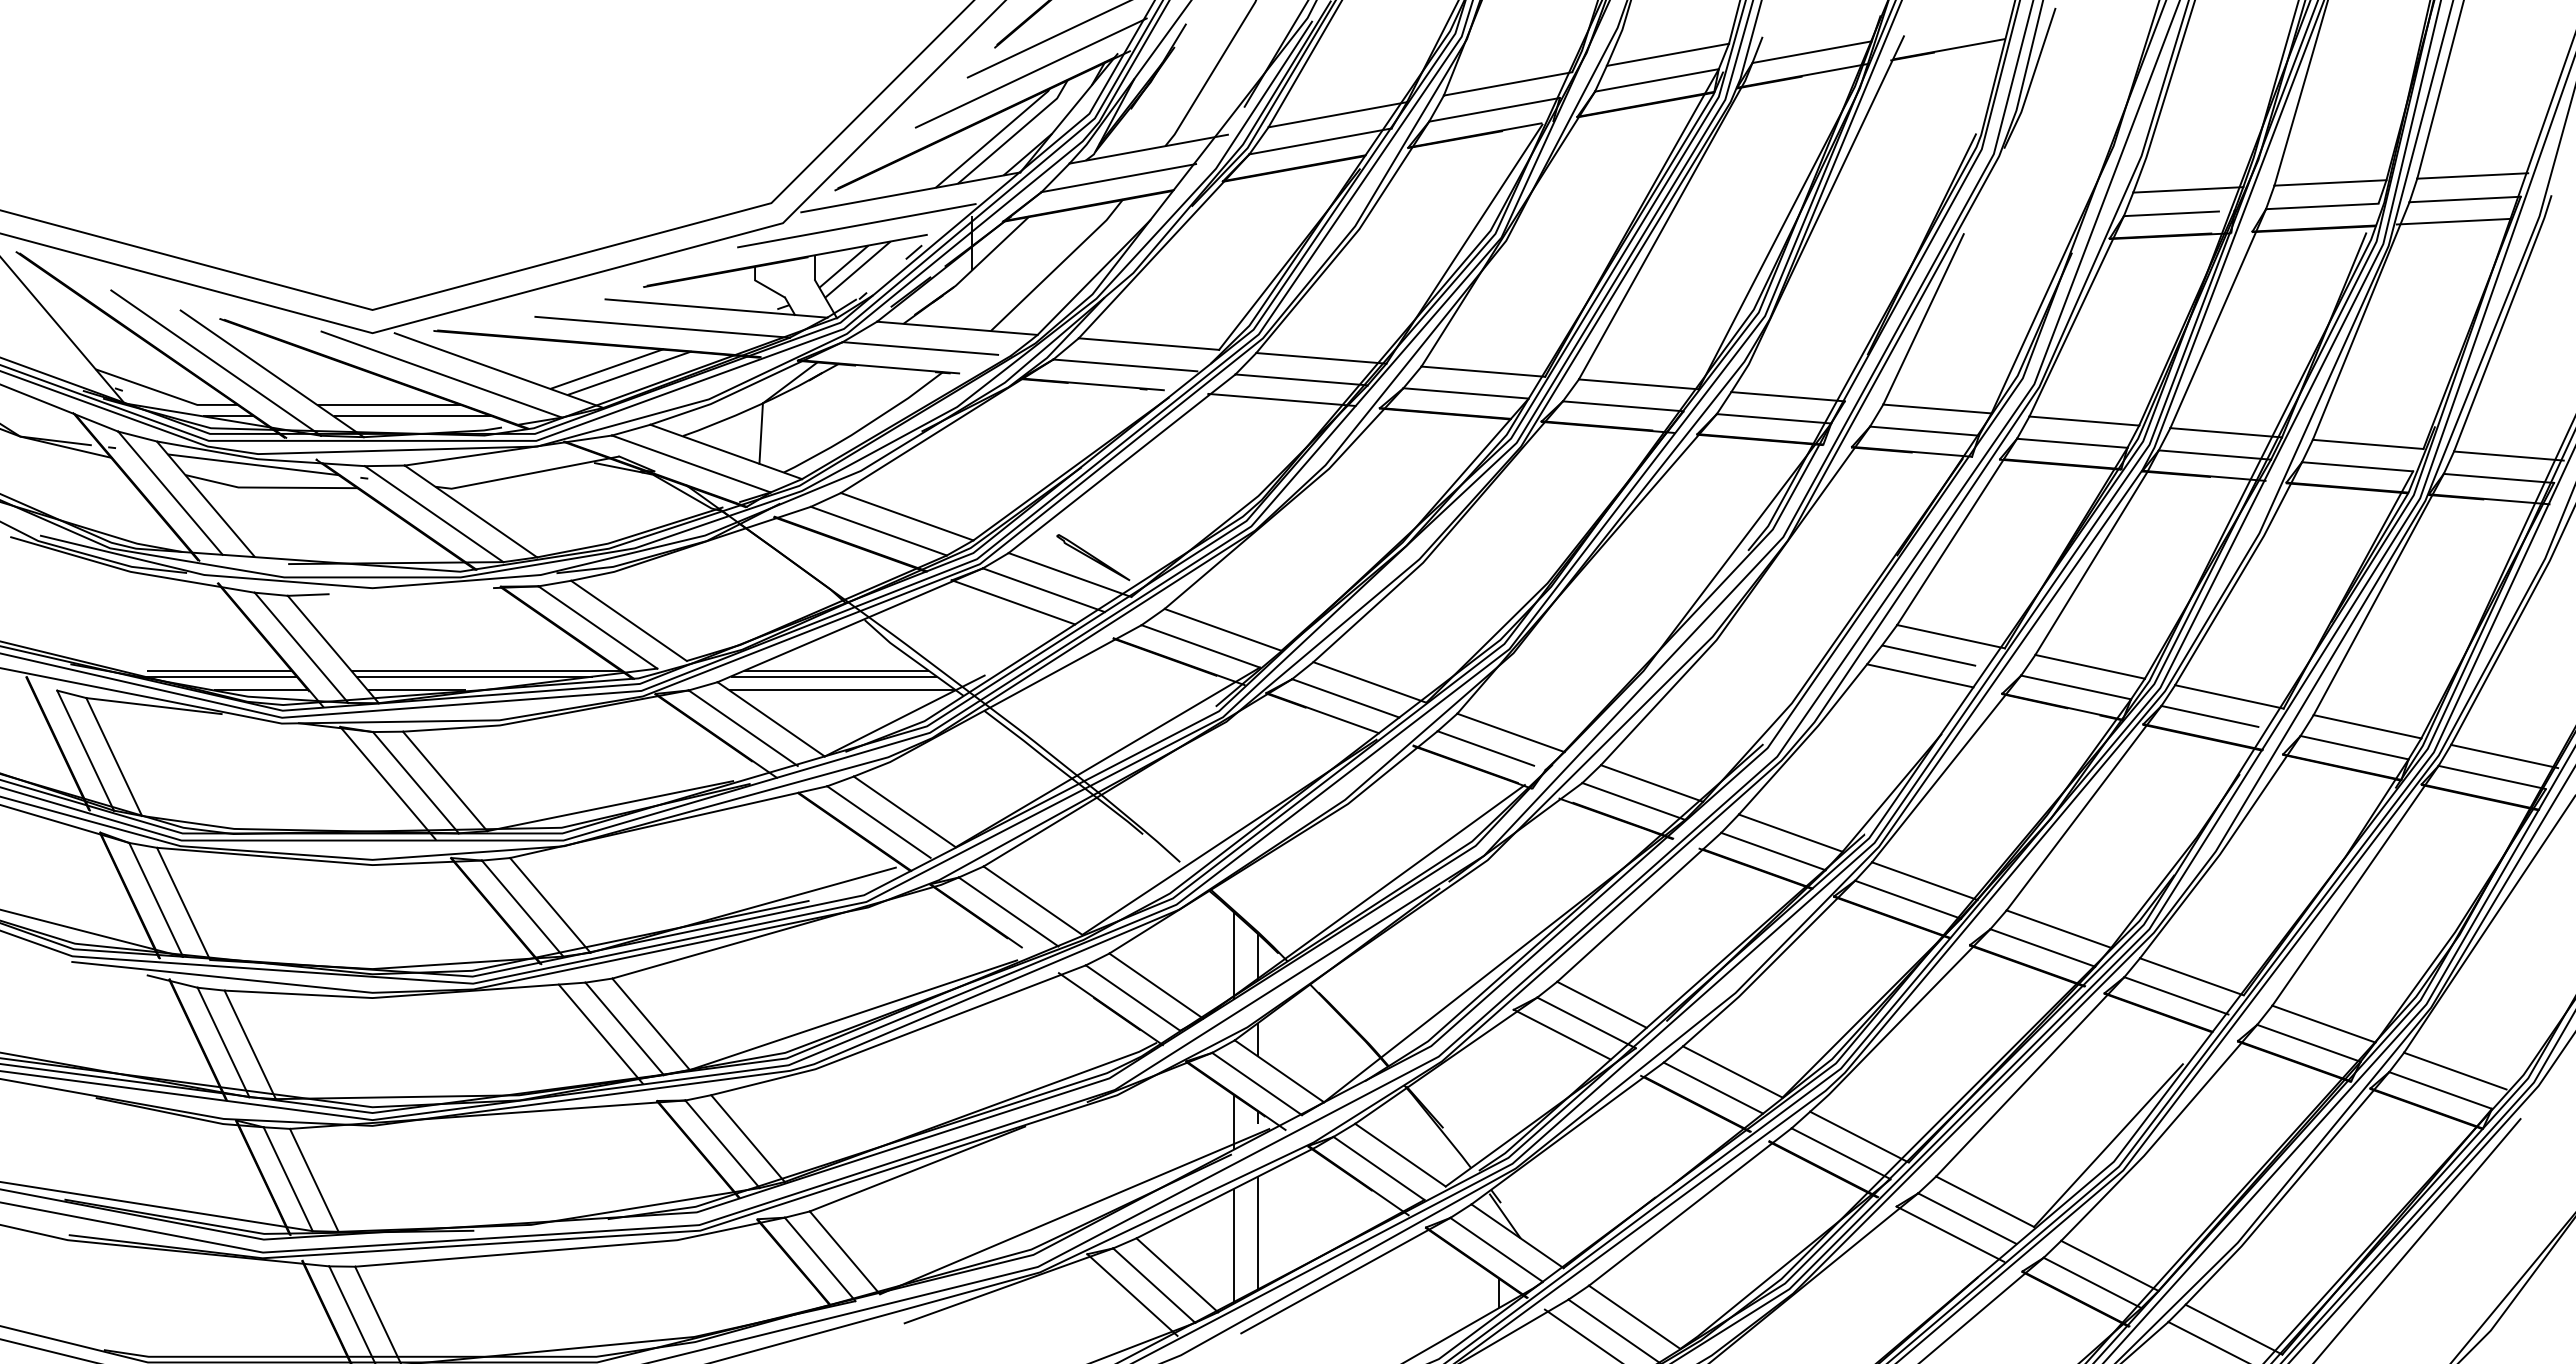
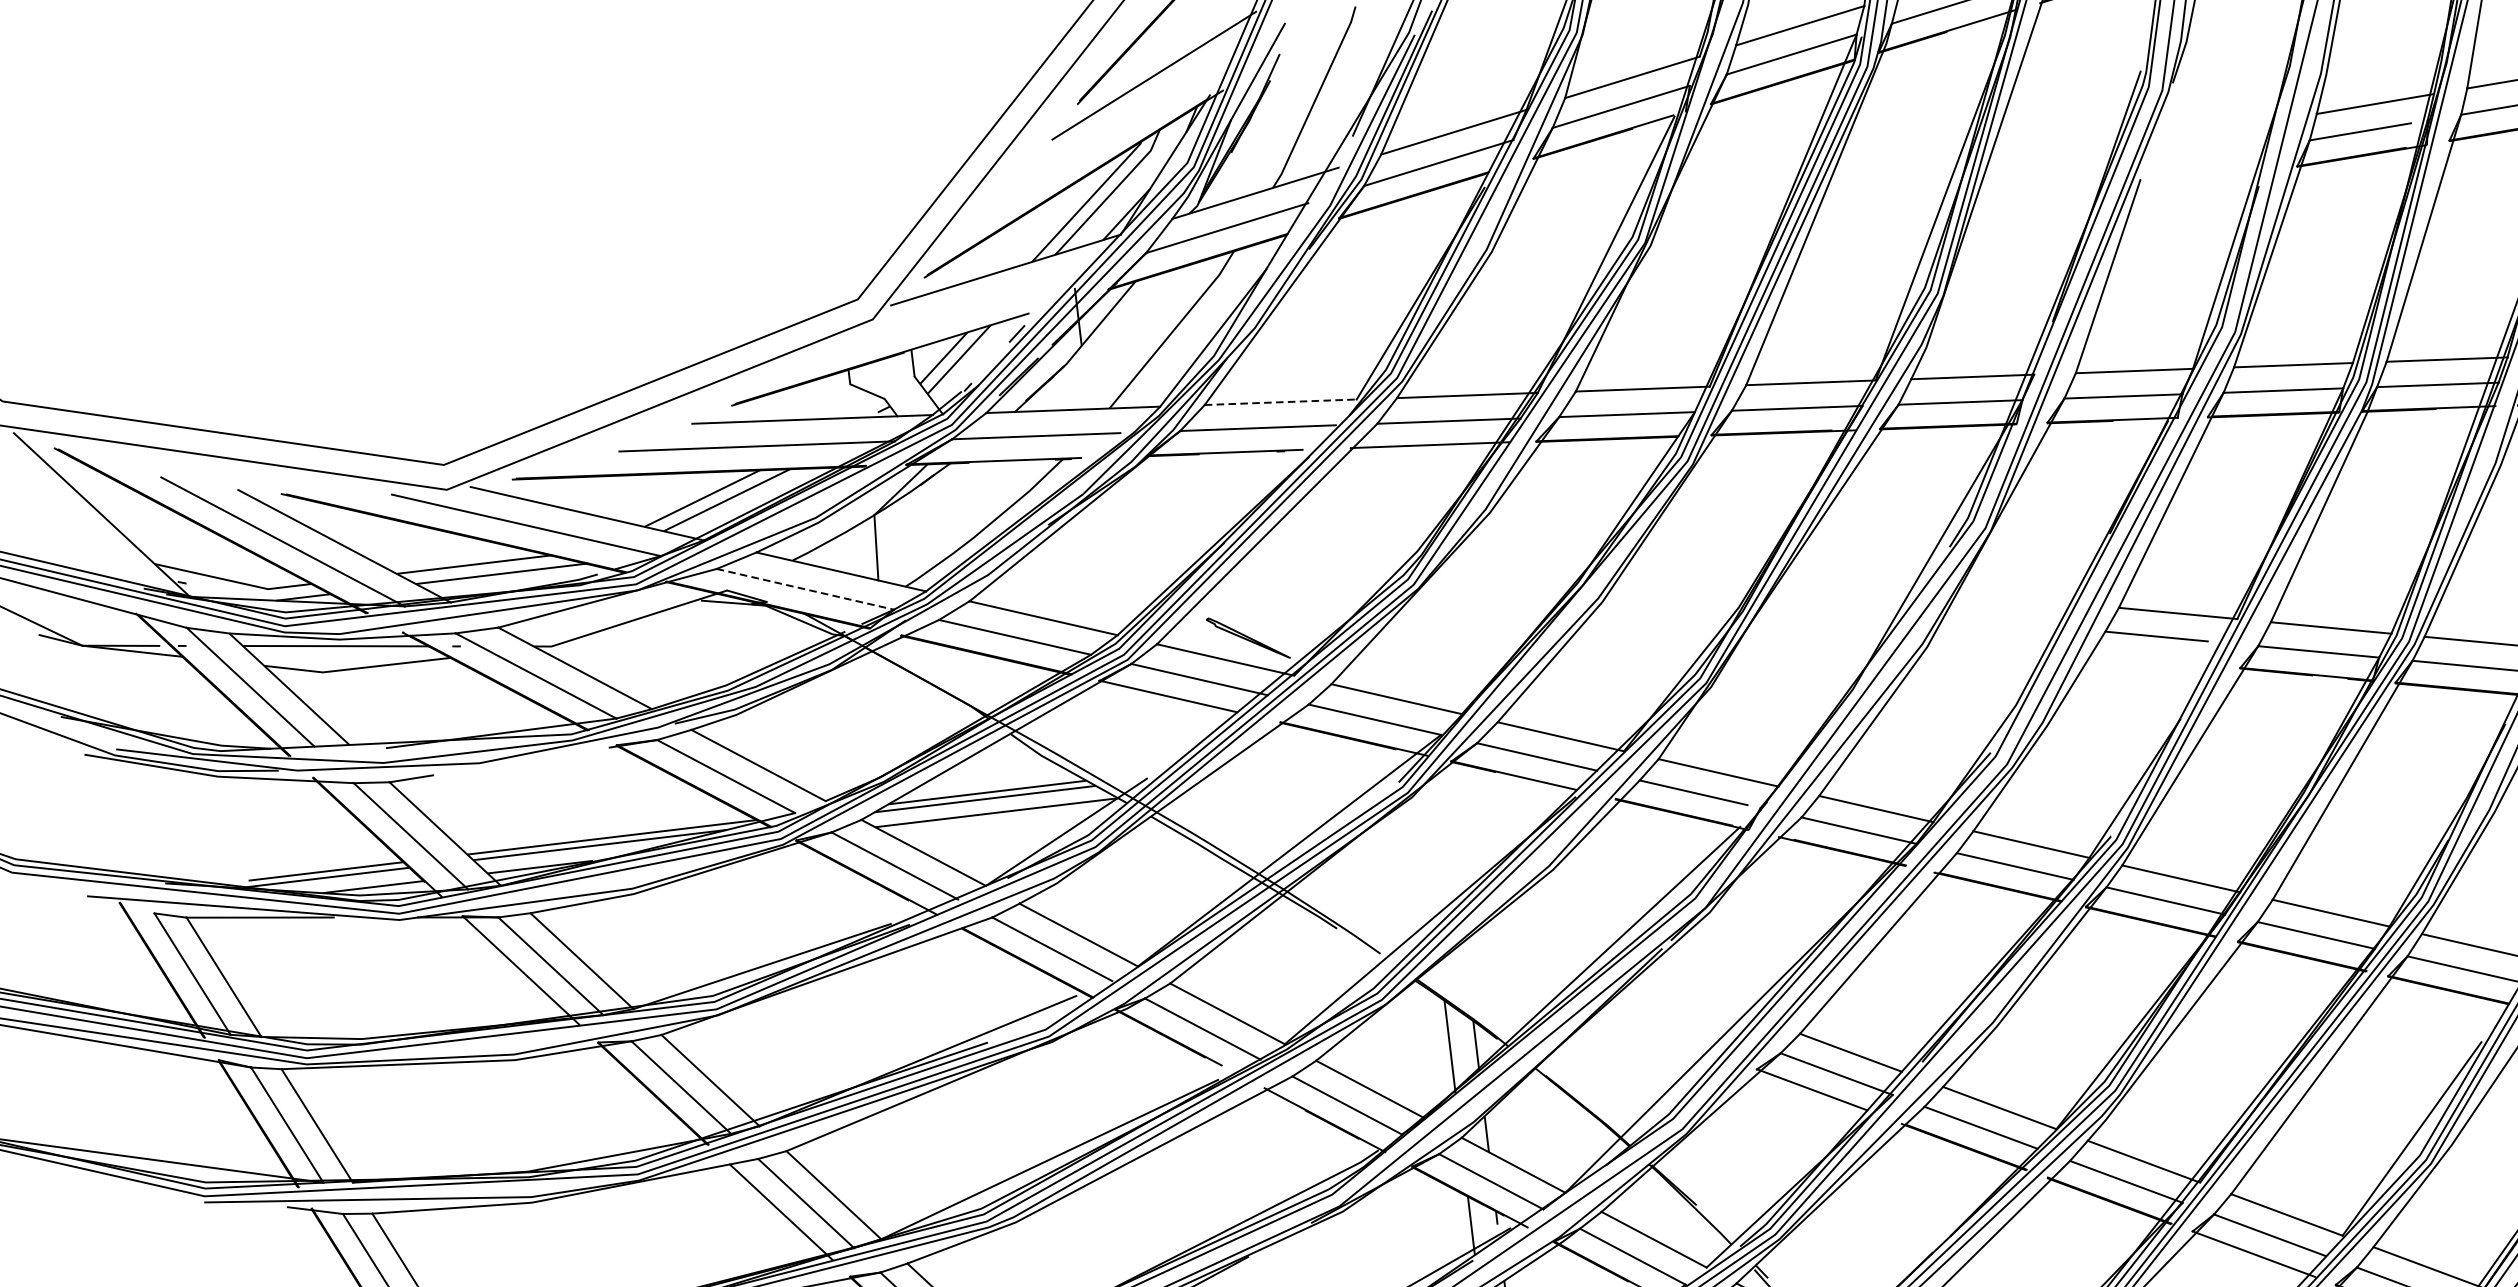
line: (1030, 72) -> (1118, 126), removed
line: (856, 225) -> (951, 312), removed
line: (1149, 344) -> (1281, 402), solid -> dashed
line: (691, 464) -> (805, 589), solid -> dashed
line: (1920, 675) -> (2150, 658), removed

